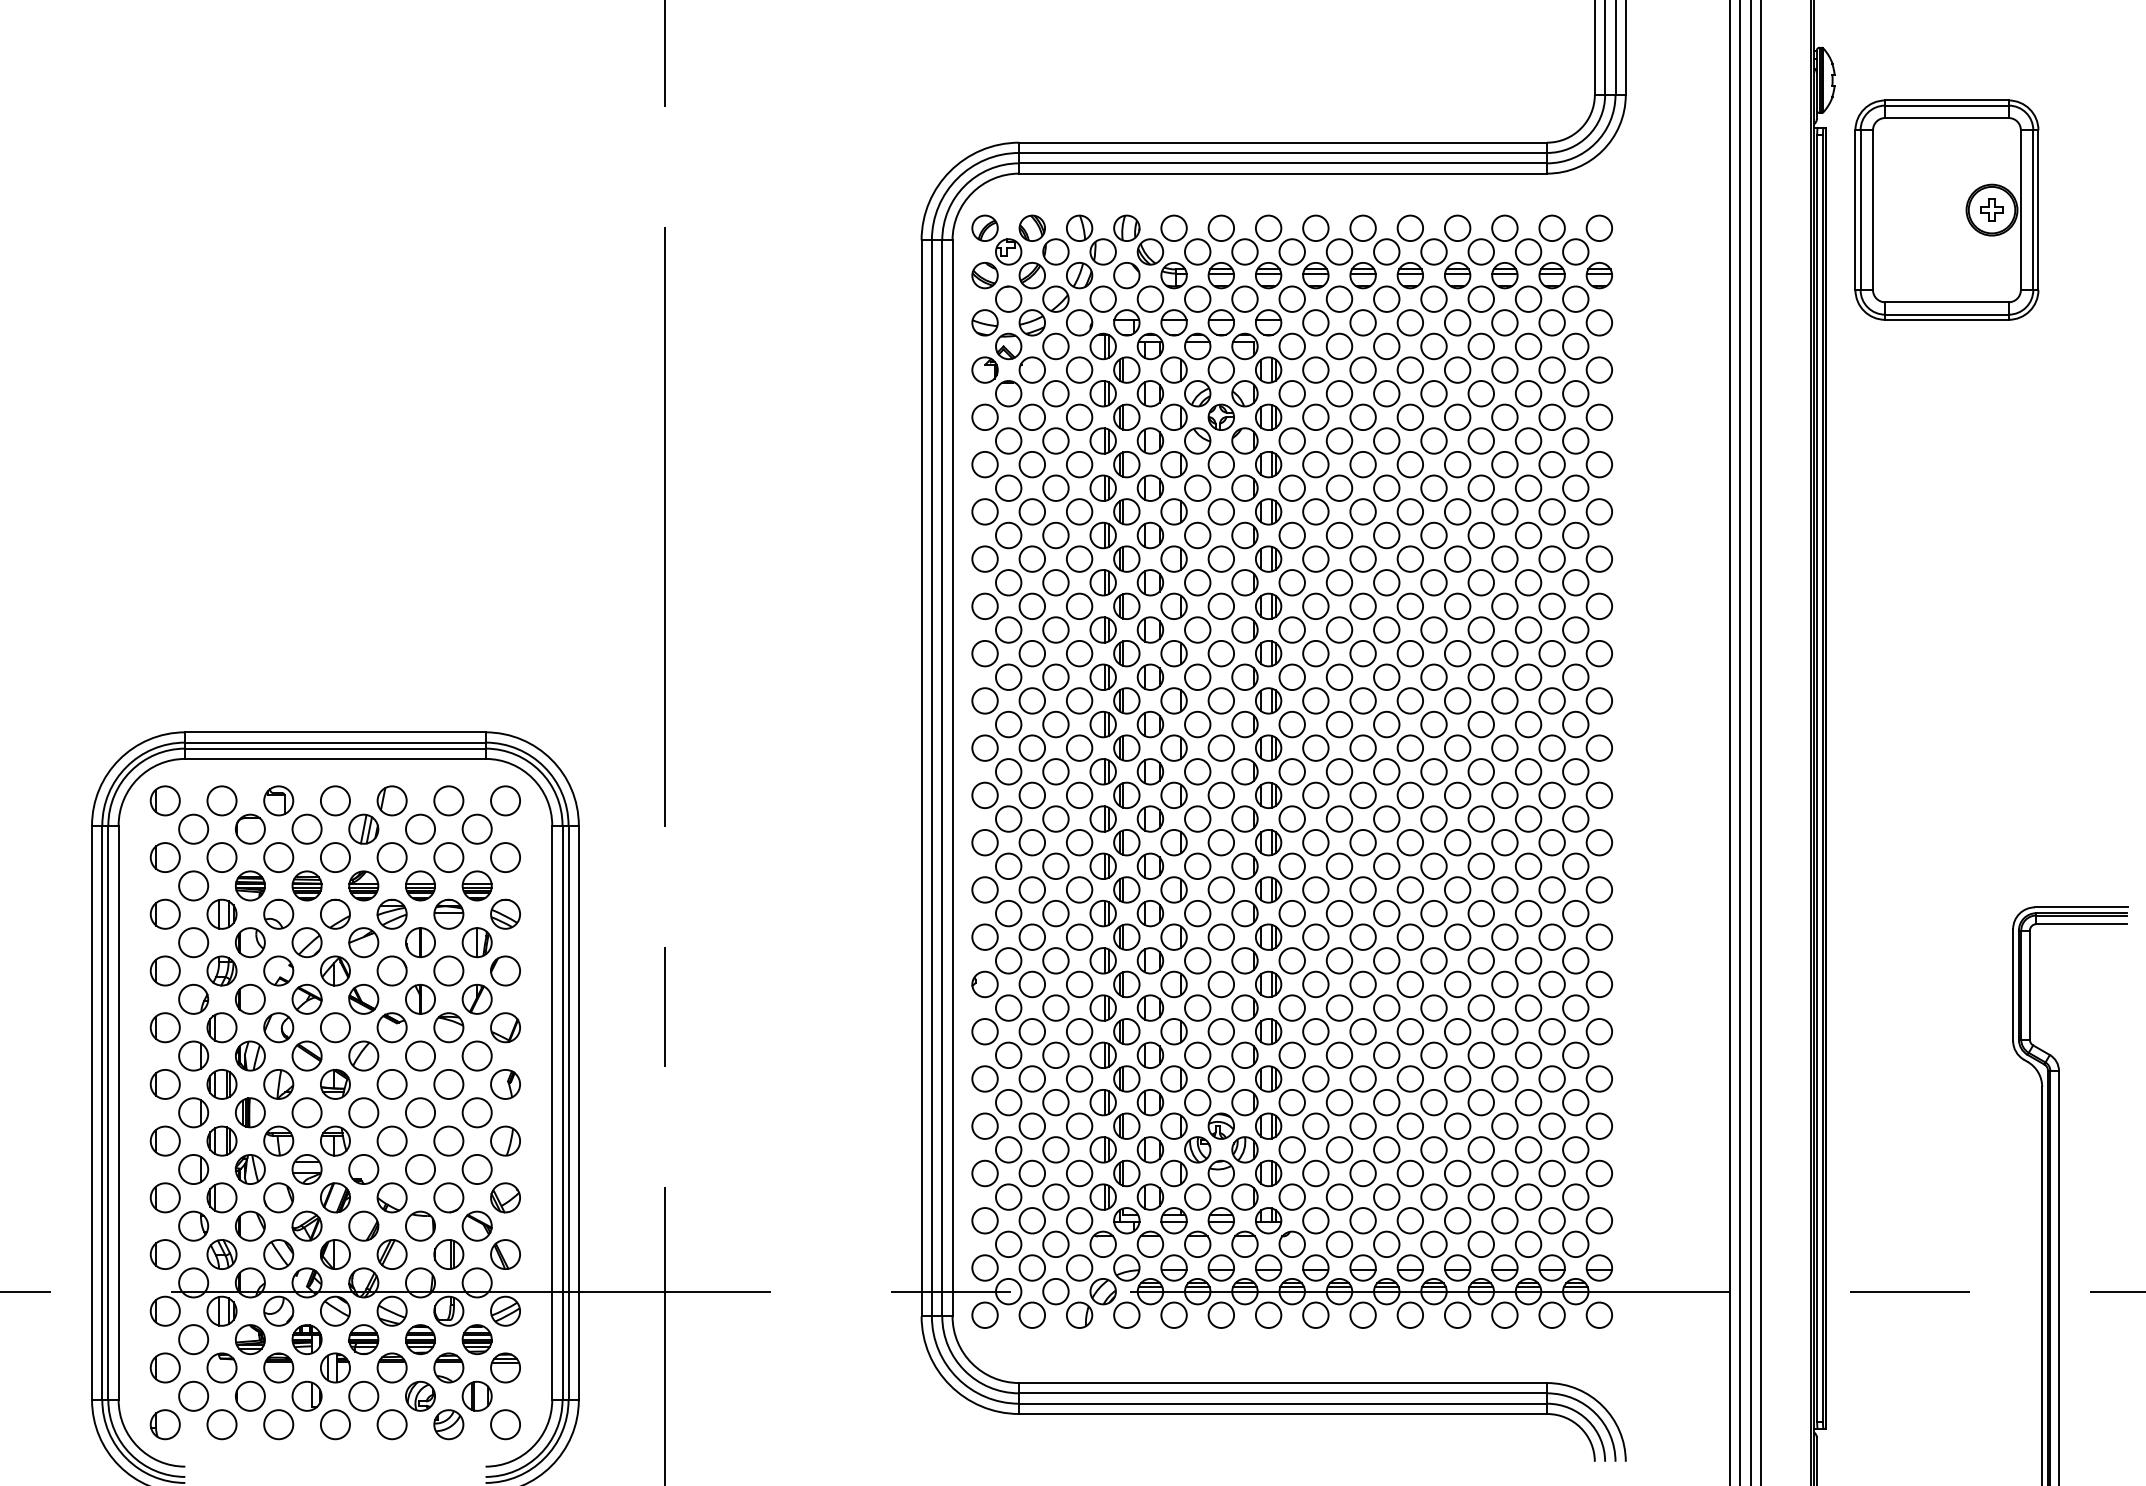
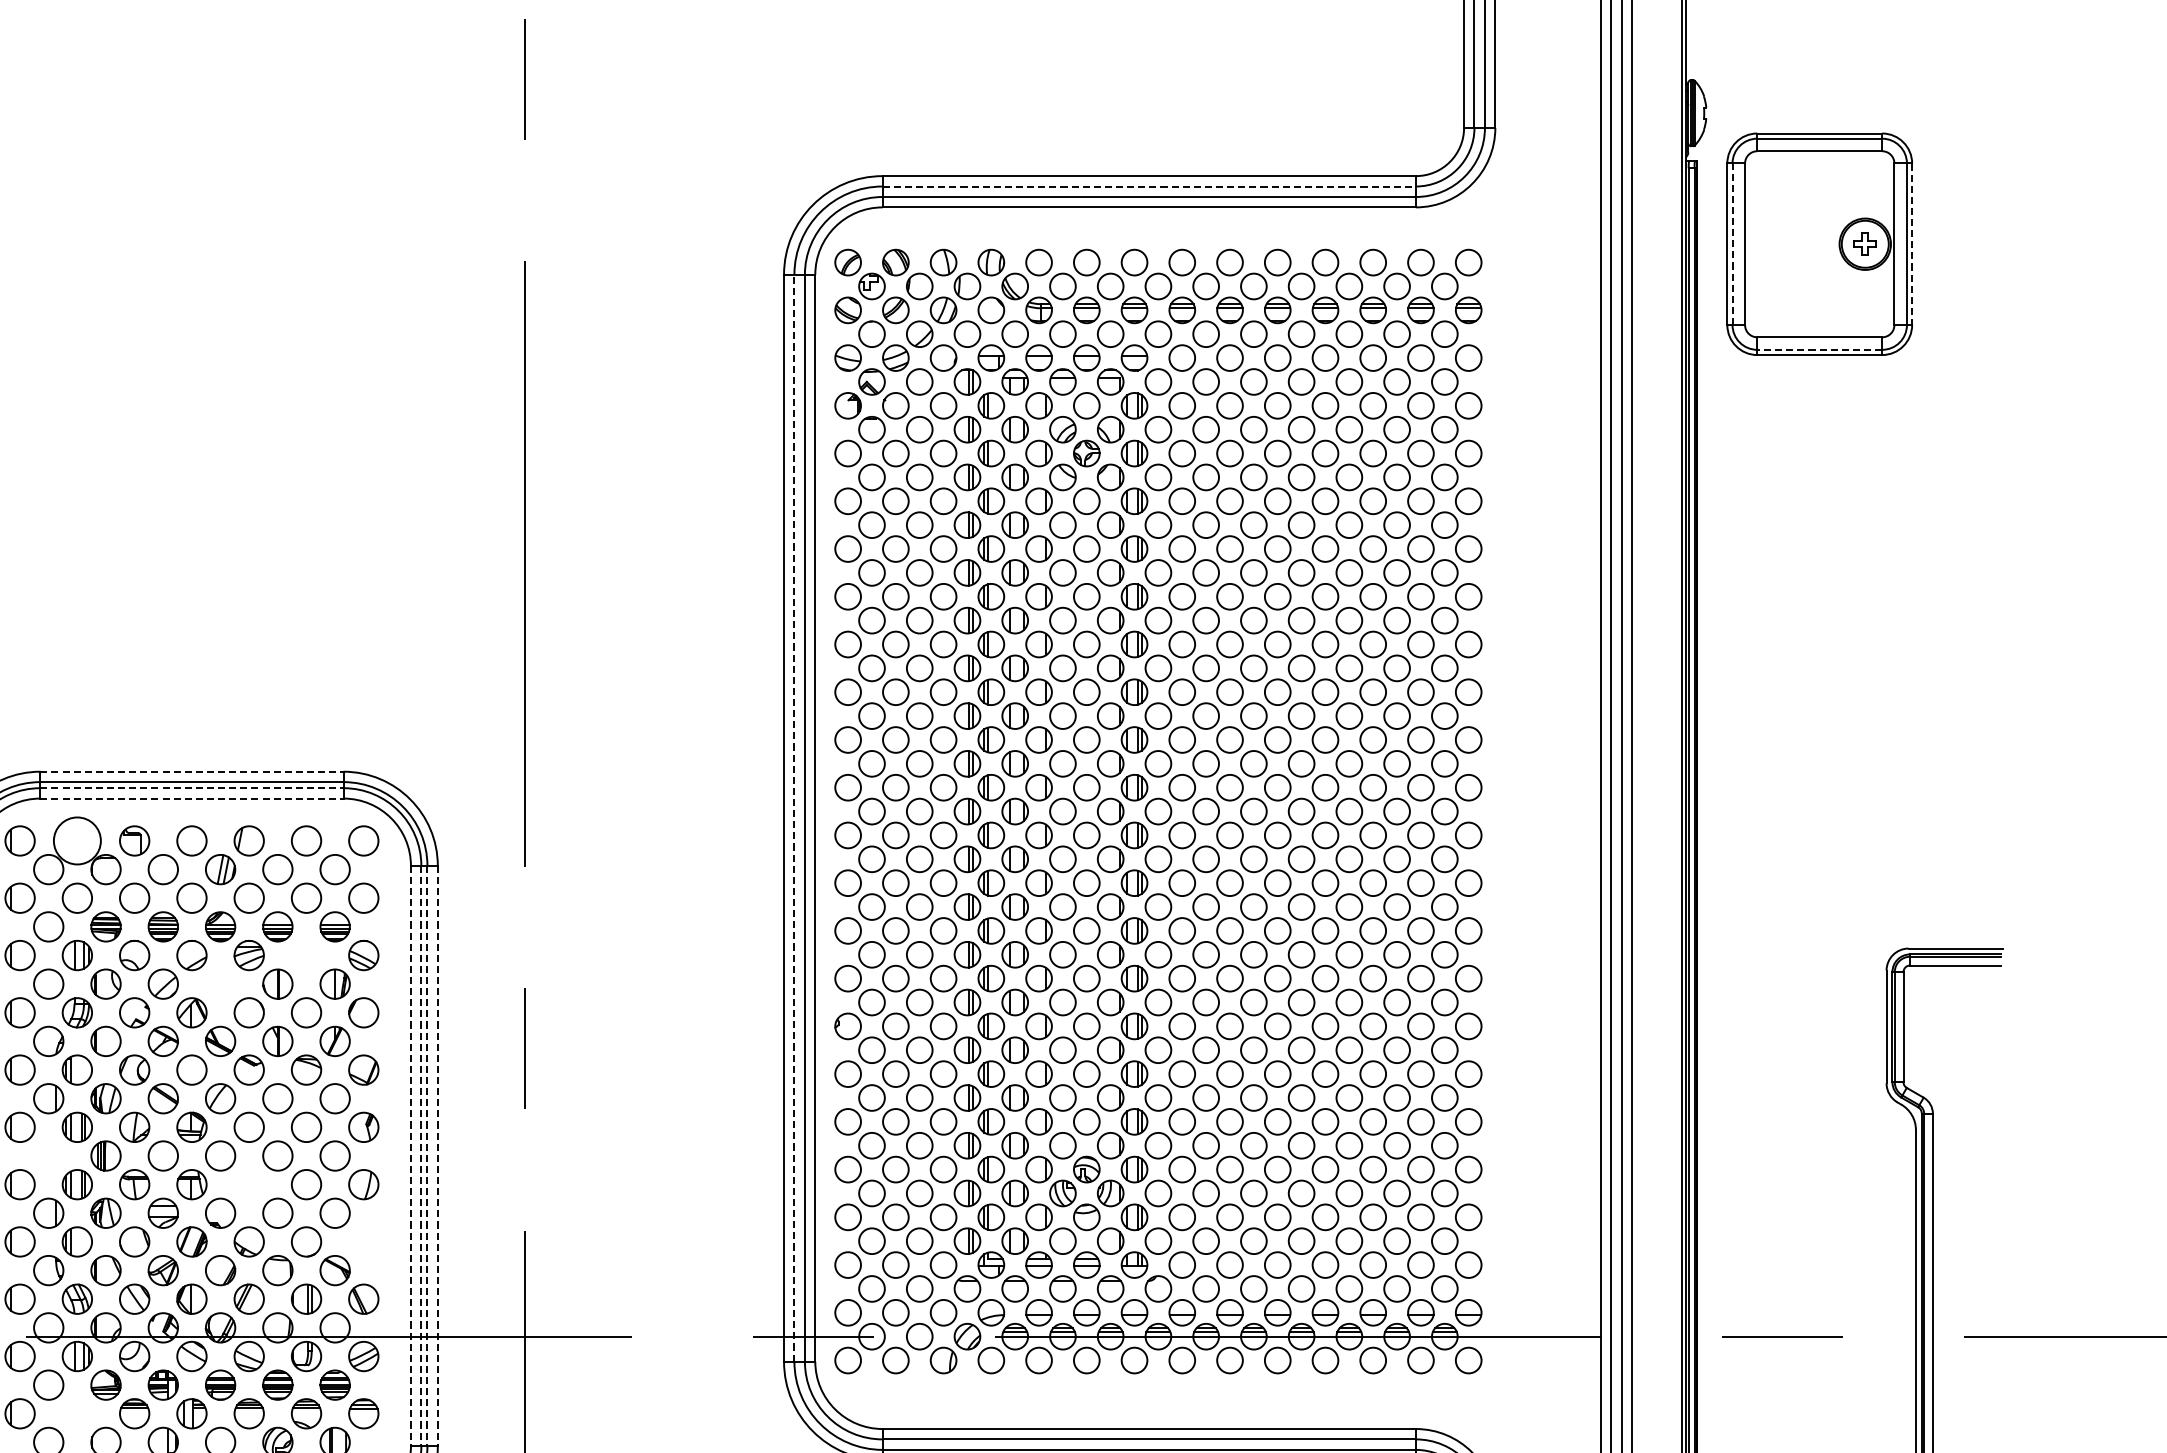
line: (1283, 152) -> (1149, 186), solid -> dashed
line: (1860, 210) -> (1732, 244), solid -> dashed
line: (2038, 210) -> (1912, 244), solid -> dashed
line: (1946, 314) -> (1819, 349), solid -> dashed
line: (335, 732) -> (192, 771), solid -> dashed
line: (335, 748) -> (192, 788), solid -> dashed
line: (335, 758) -> (192, 798), solid -> dashed
line: (931, 777) -> (794, 817), solid -> dashed
circle: (221, 800) -> (76, 840), size x1.6
part: (448, 913) -> (306, 954), removed
part: (363, 942) -> (220, 984), removed
part: (193, 1112) -> (48, 1155), removed
line: (552, 1113) -> (411, 1156), solid -> dashed
line: (562, 1113) -> (421, 1156), solid -> dashed
line: (568, 1113) -> (427, 1156), solid -> dashed
line: (578, 1113) -> (437, 1156), solid -> dashed
circle: (391, 1140) -> (248, 1184), removed
part: (505, 1197) -> (363, 1241), removed
part: (221, 1367) -> (76, 1413), removed

